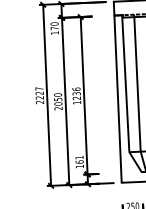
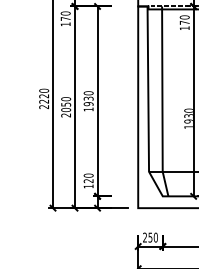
text: (39, 88) -> (44, 90), 2227 -> 2220
text: (76, 93) -> (88, 98), 1236 -> 1930
text: (79, 159) -> (88, 178), 161 -> 120

